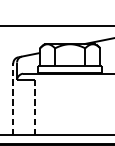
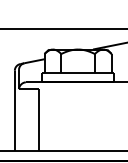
line: (13, 99) -> (14, 110), dashed -> solid
line: (34, 107) -> (38, 119), dashed -> solid

